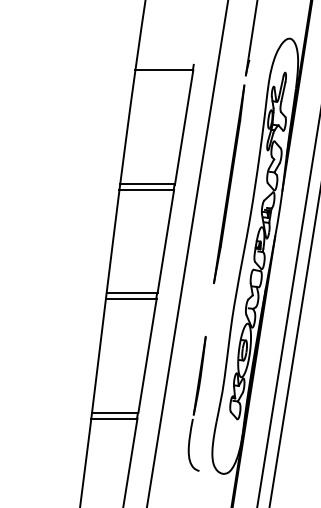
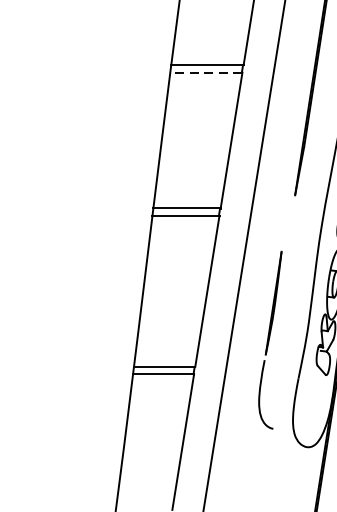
line: (146, 190) -> (206, 73), solid -> dashed
part: (196, 403) -> (269, 339), moved

